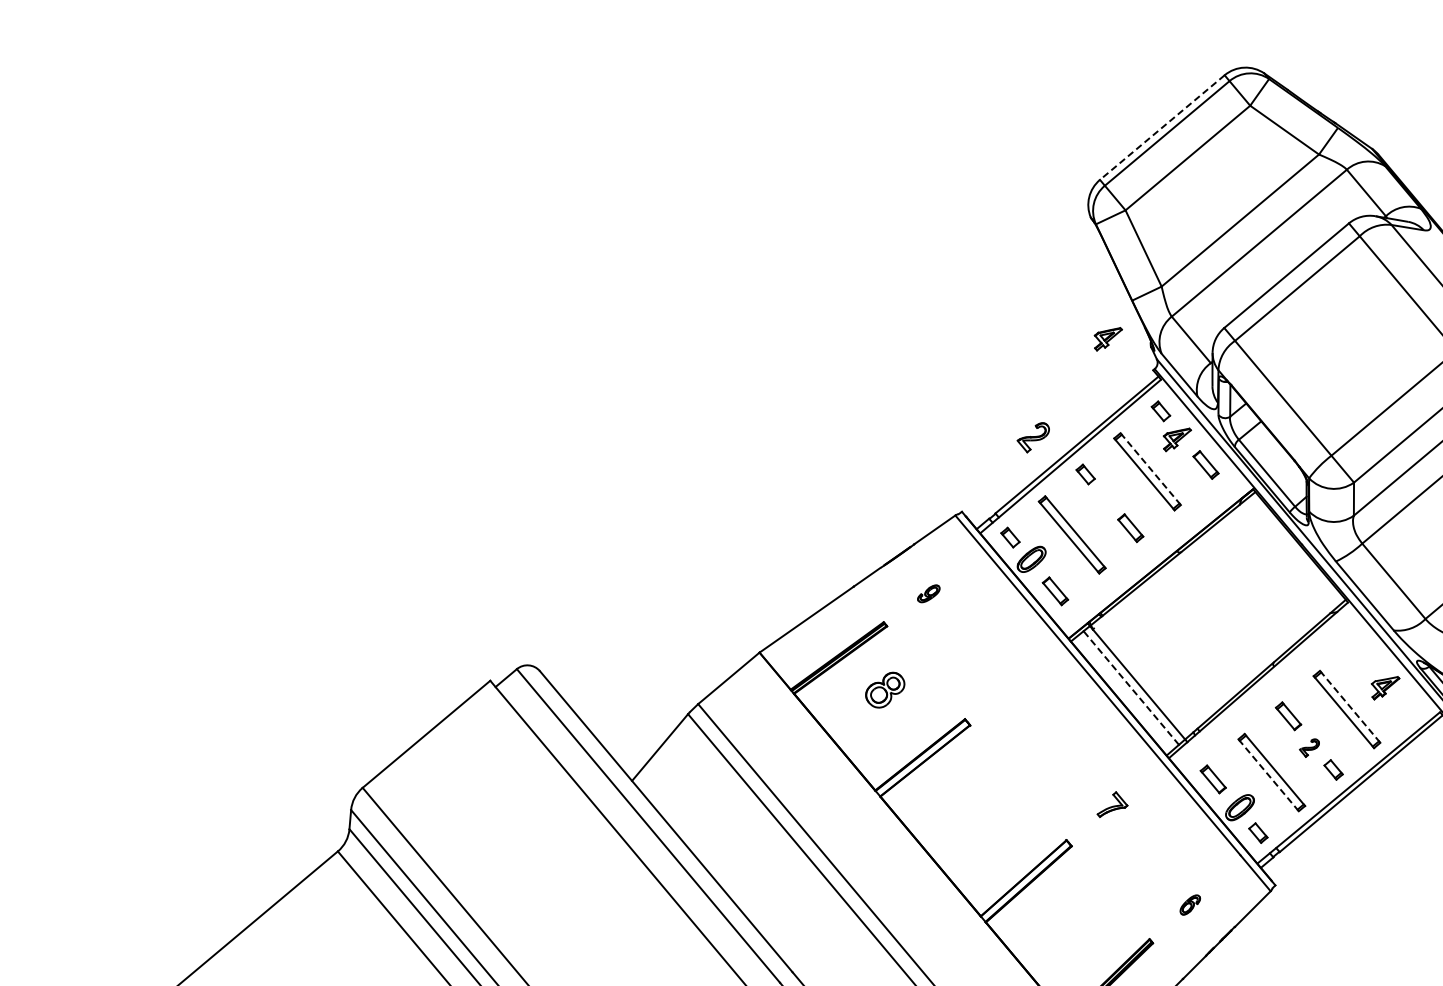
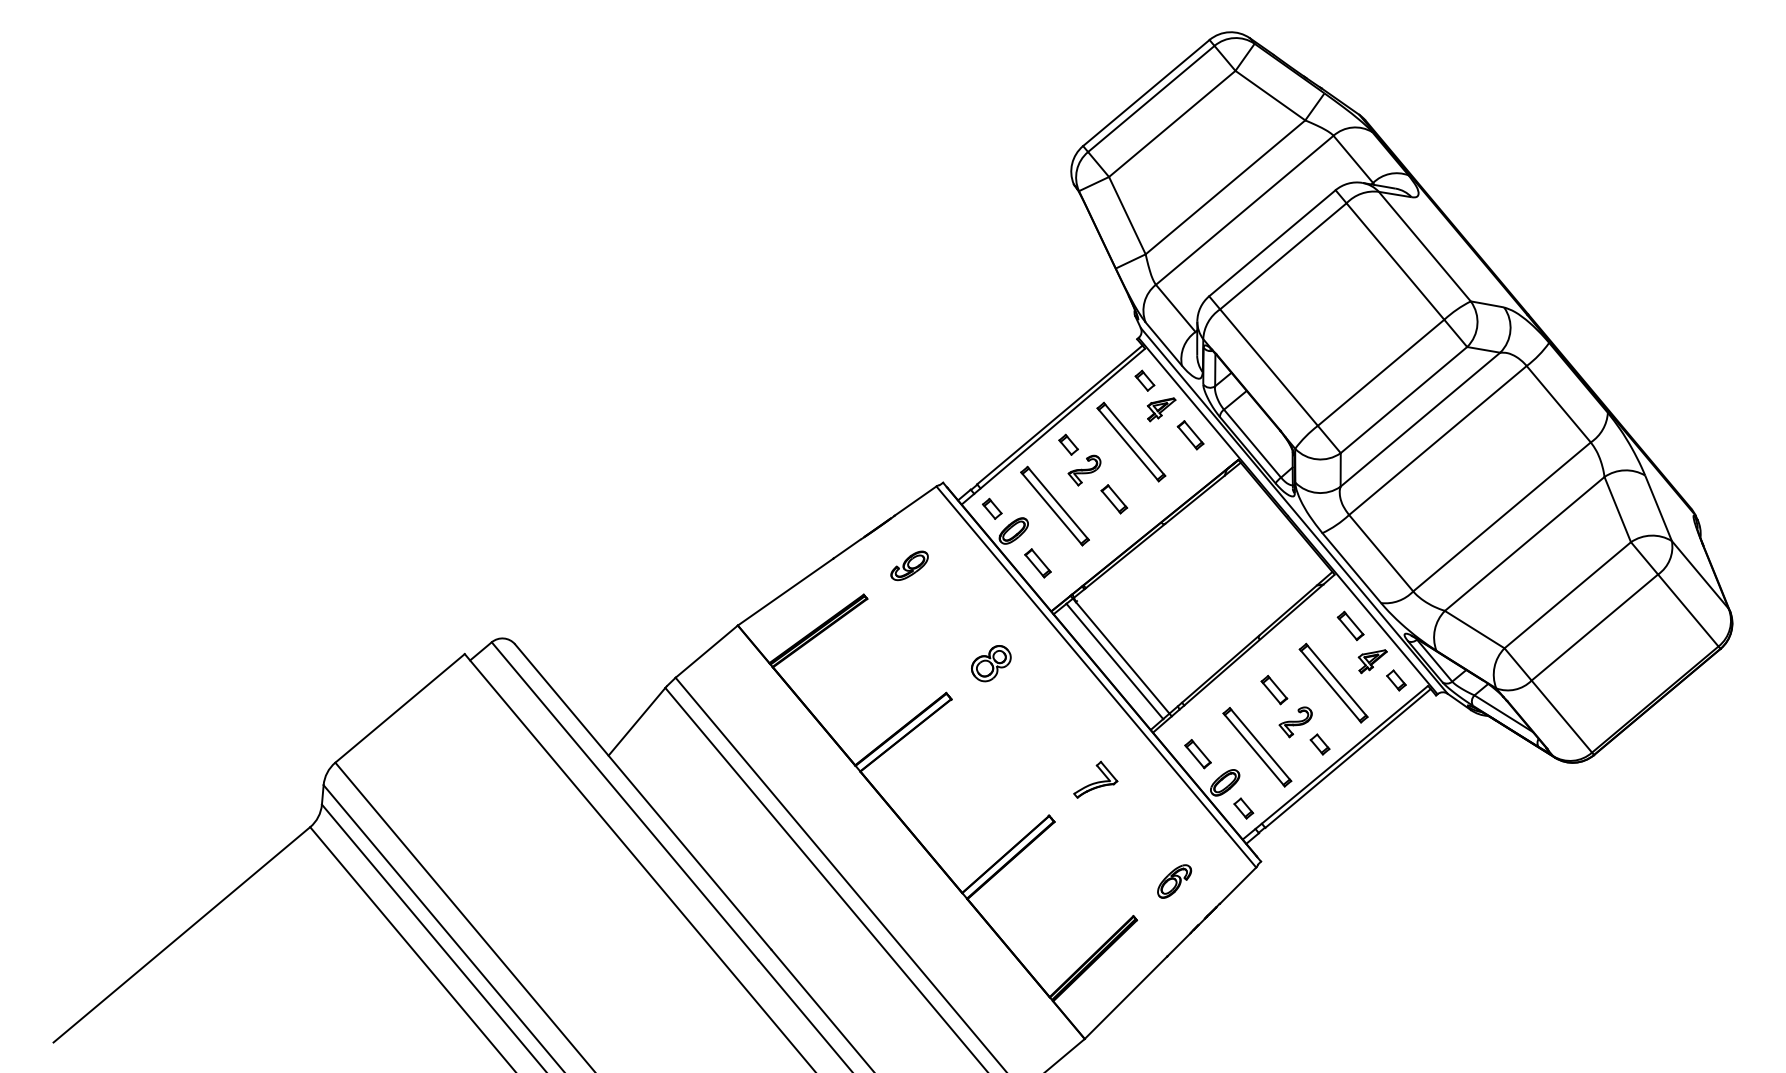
line: (1162, 128) -> (1146, 93), dashed -> solid
part: (1108, 339) -> (1091, 307), removed
part: (1033, 437) -> (1084, 470), moved
line: (1150, 469) -> (1134, 439), dashed -> solid
part: (928, 593) -> (909, 565), size x1.67
part: (1363, 652) -> (1350, 625), added
line: (1130, 688) -> (1114, 661), dashed -> solid
part: (885, 690) -> (991, 663), moved
line: (1349, 706) -> (1336, 680), dashed -> solid
part: (1408, 706) -> (1396, 680), added
part: (1309, 748) -> (1295, 722), size x1.67
line: (1268, 774) -> (1254, 749), dashed -> solid
part: (1112, 804) -> (1095, 779), size x1.43
part: (1190, 905) -> (1174, 881), size x1.67

